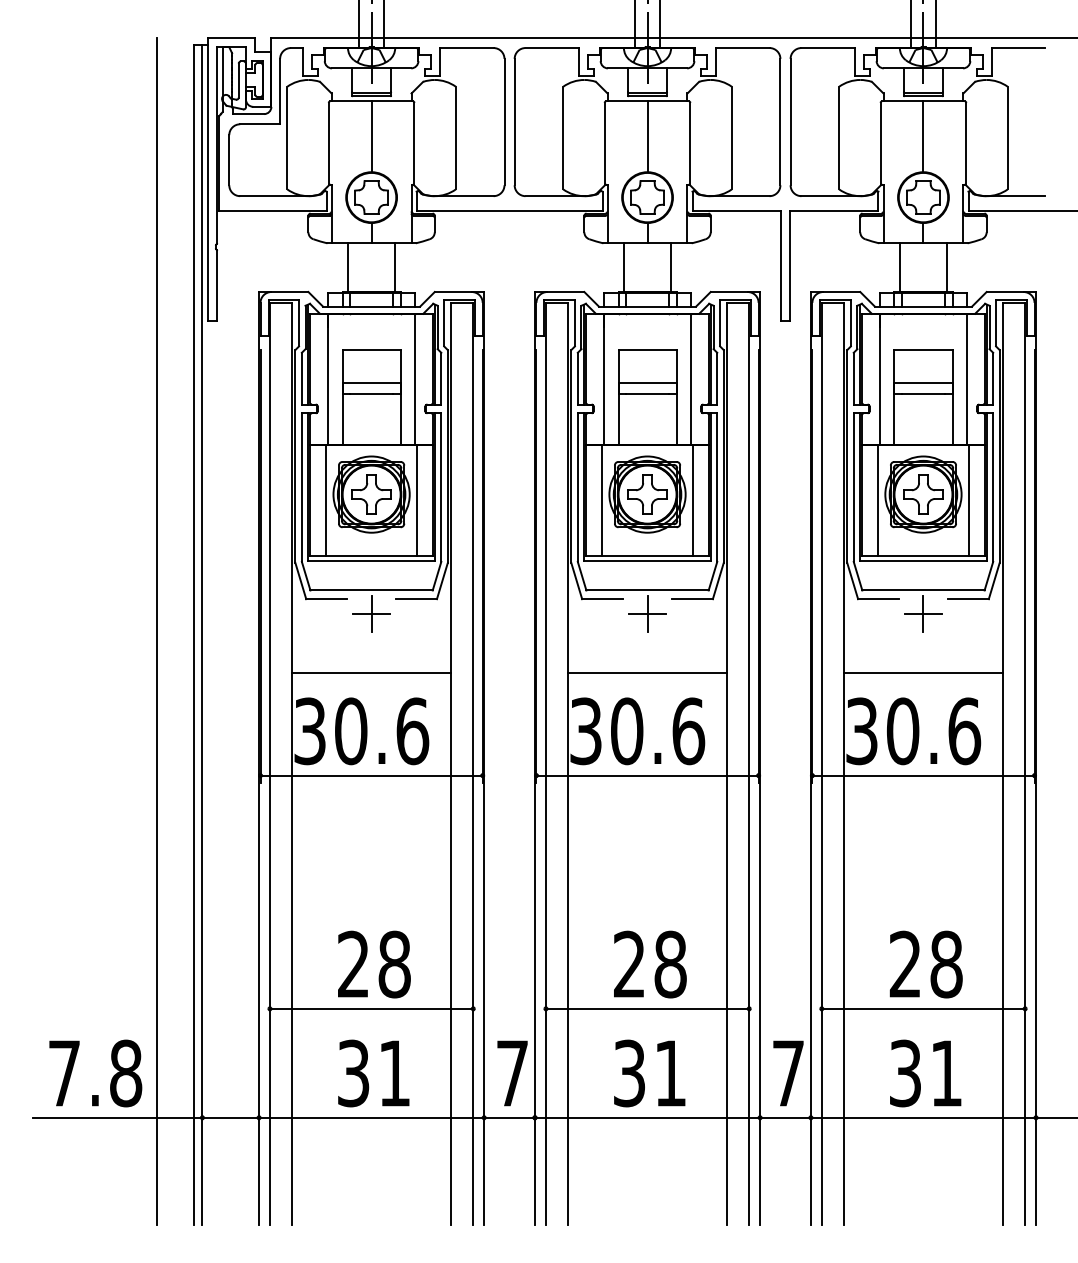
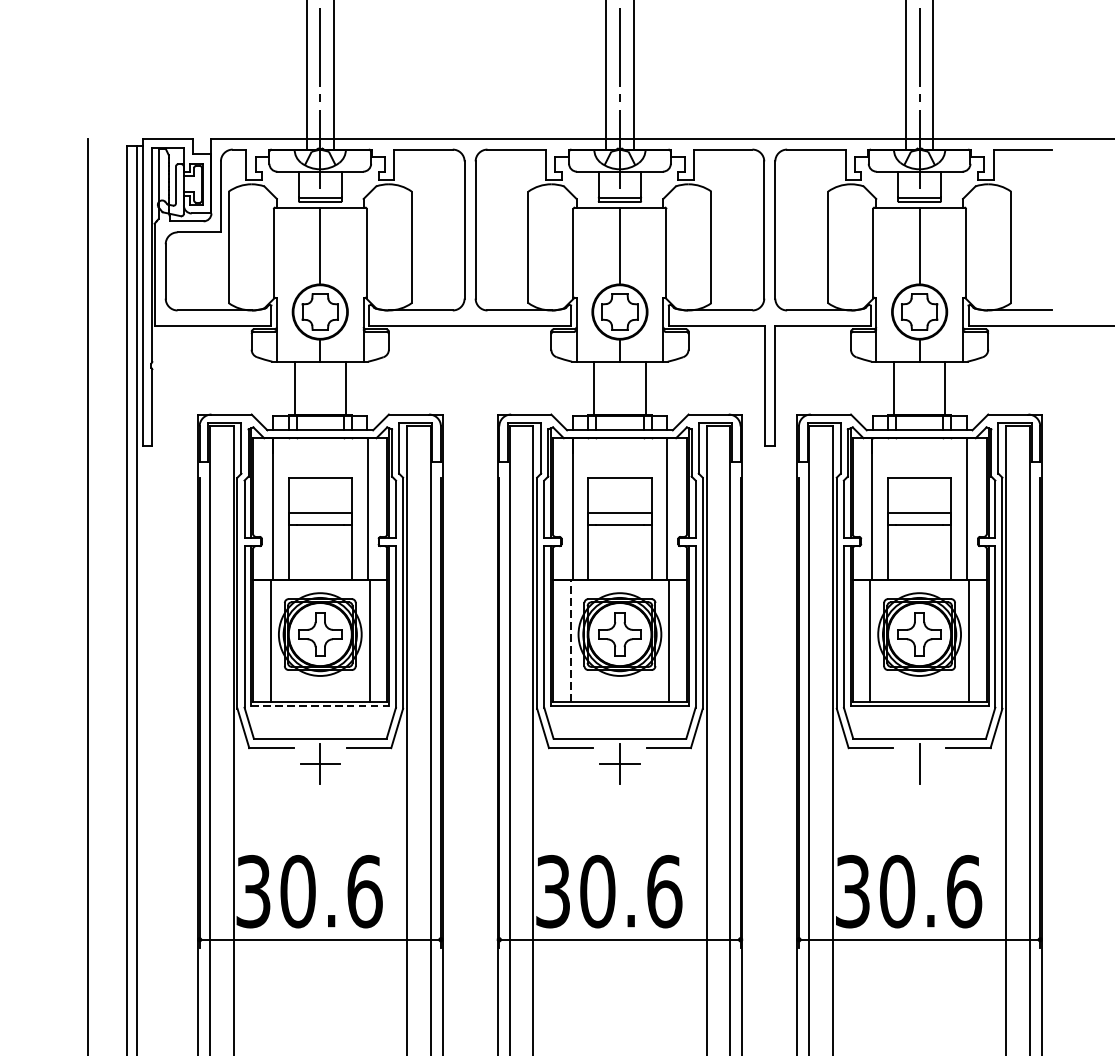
line: (602, 500) -> (571, 640), solid -> dashed
line: (371, 560) -> (320, 706), solid -> dashed
line: (923, 613) -> (919, 763), removed
line: (371, 672) -> (320, 827), removed
line: (647, 672) -> (619, 827), removed
line: (923, 672) -> (919, 827), removed

